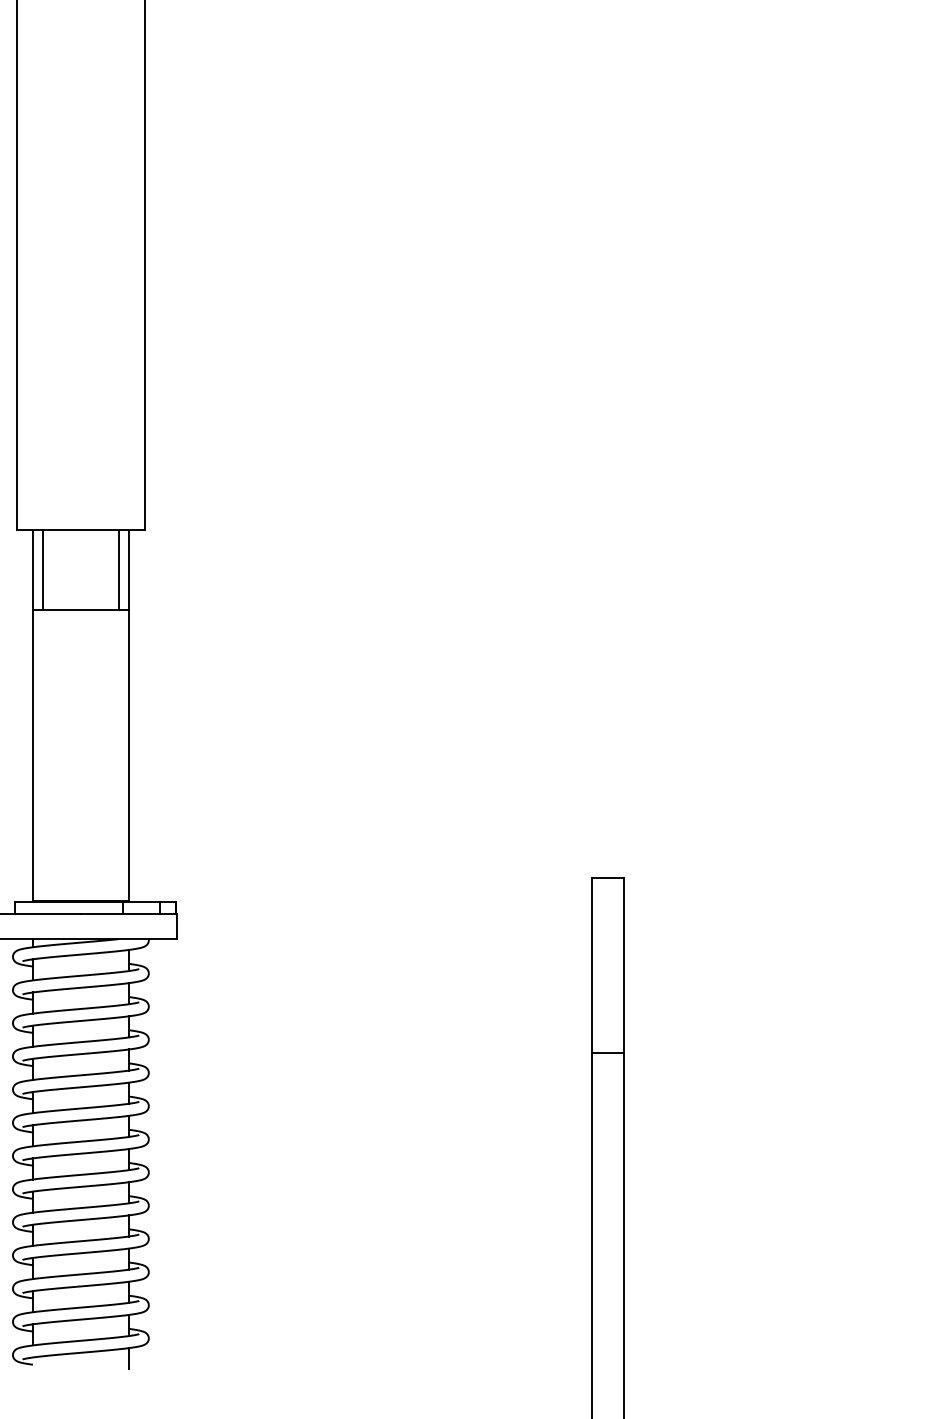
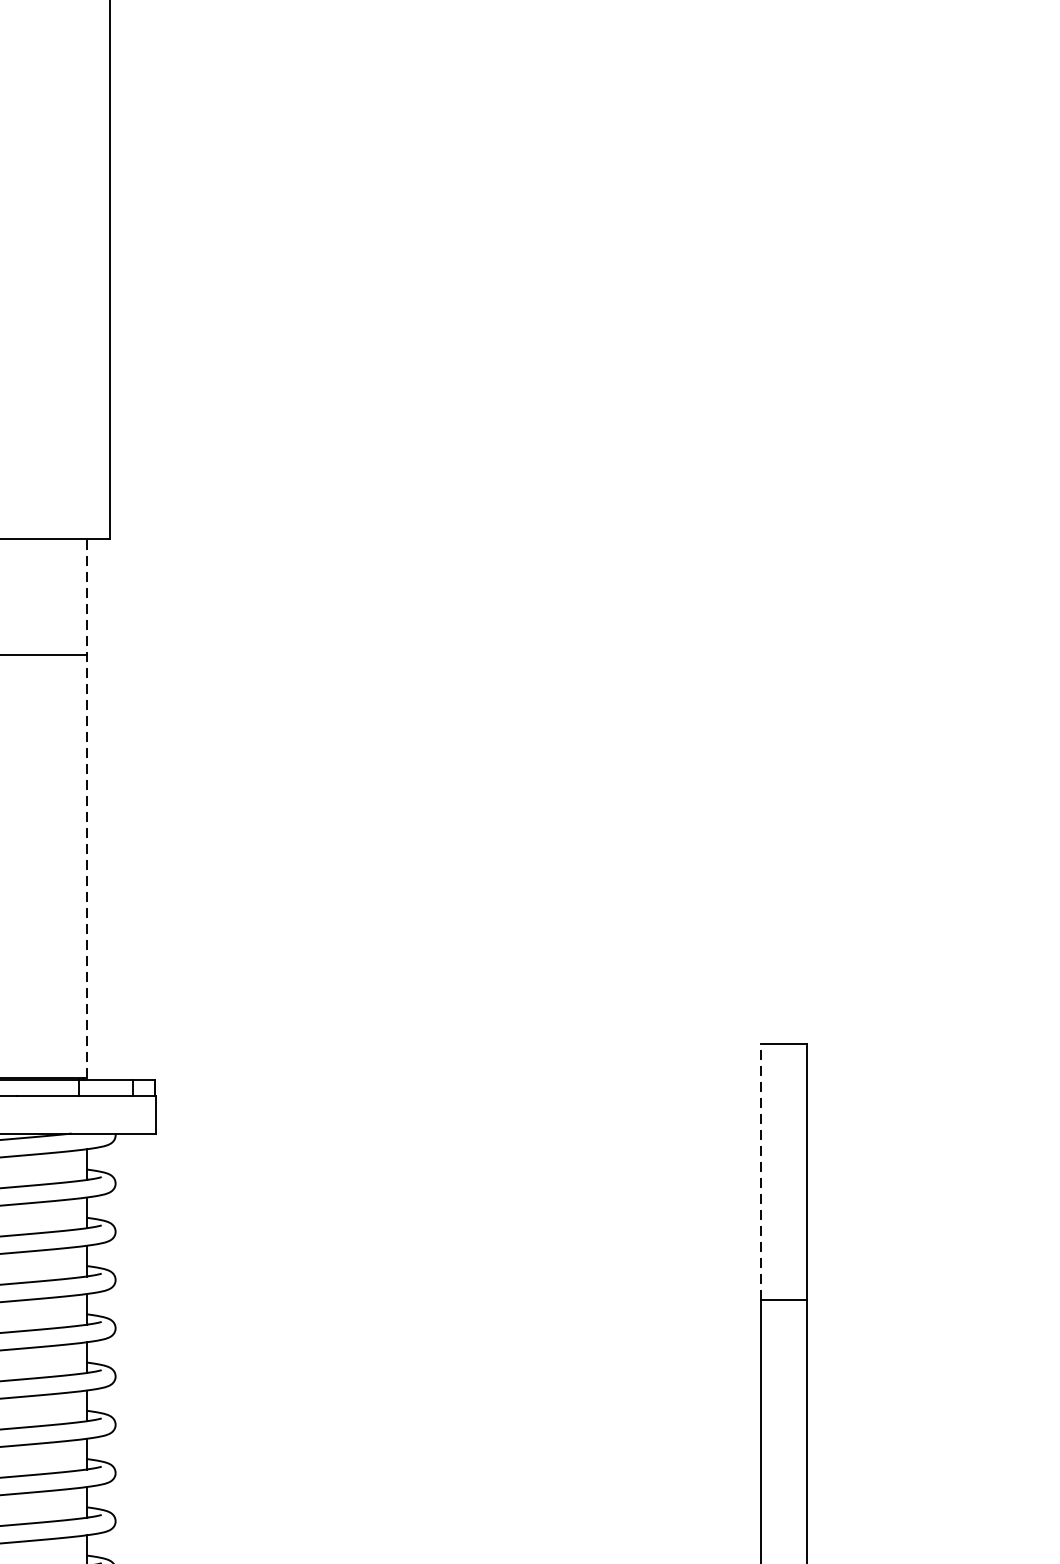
line: (119, 569) -> (72, 596), removed
line: (128, 714) -> (86, 806), solid -> dashed
line: (592, 965) -> (760, 1171), solid -> dashed

